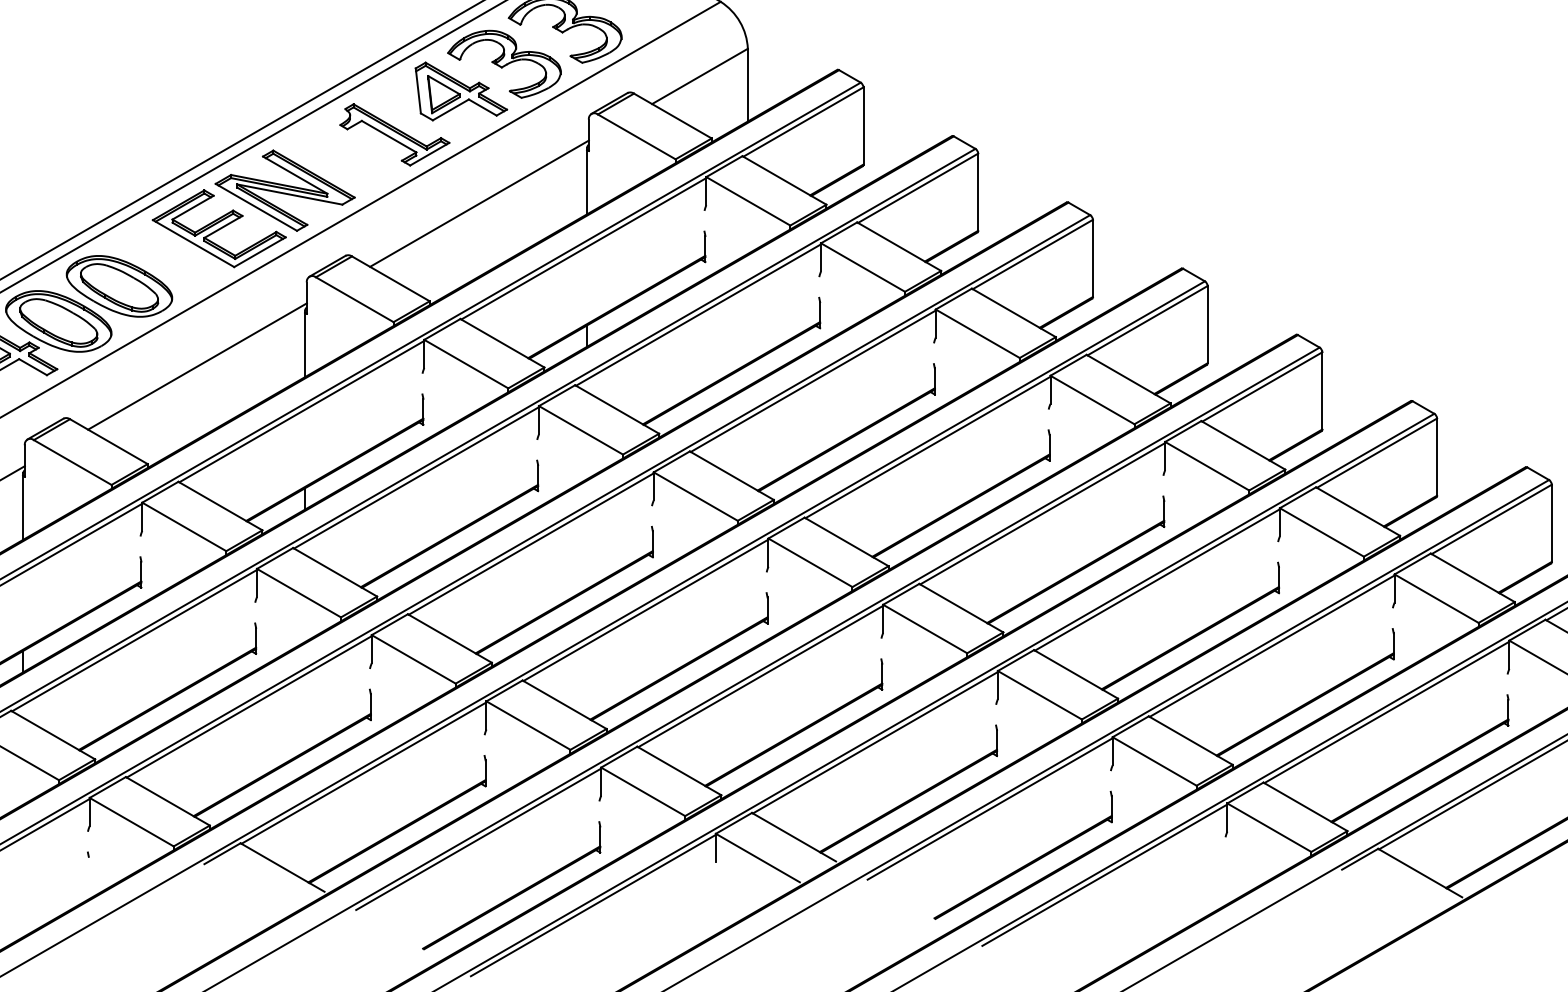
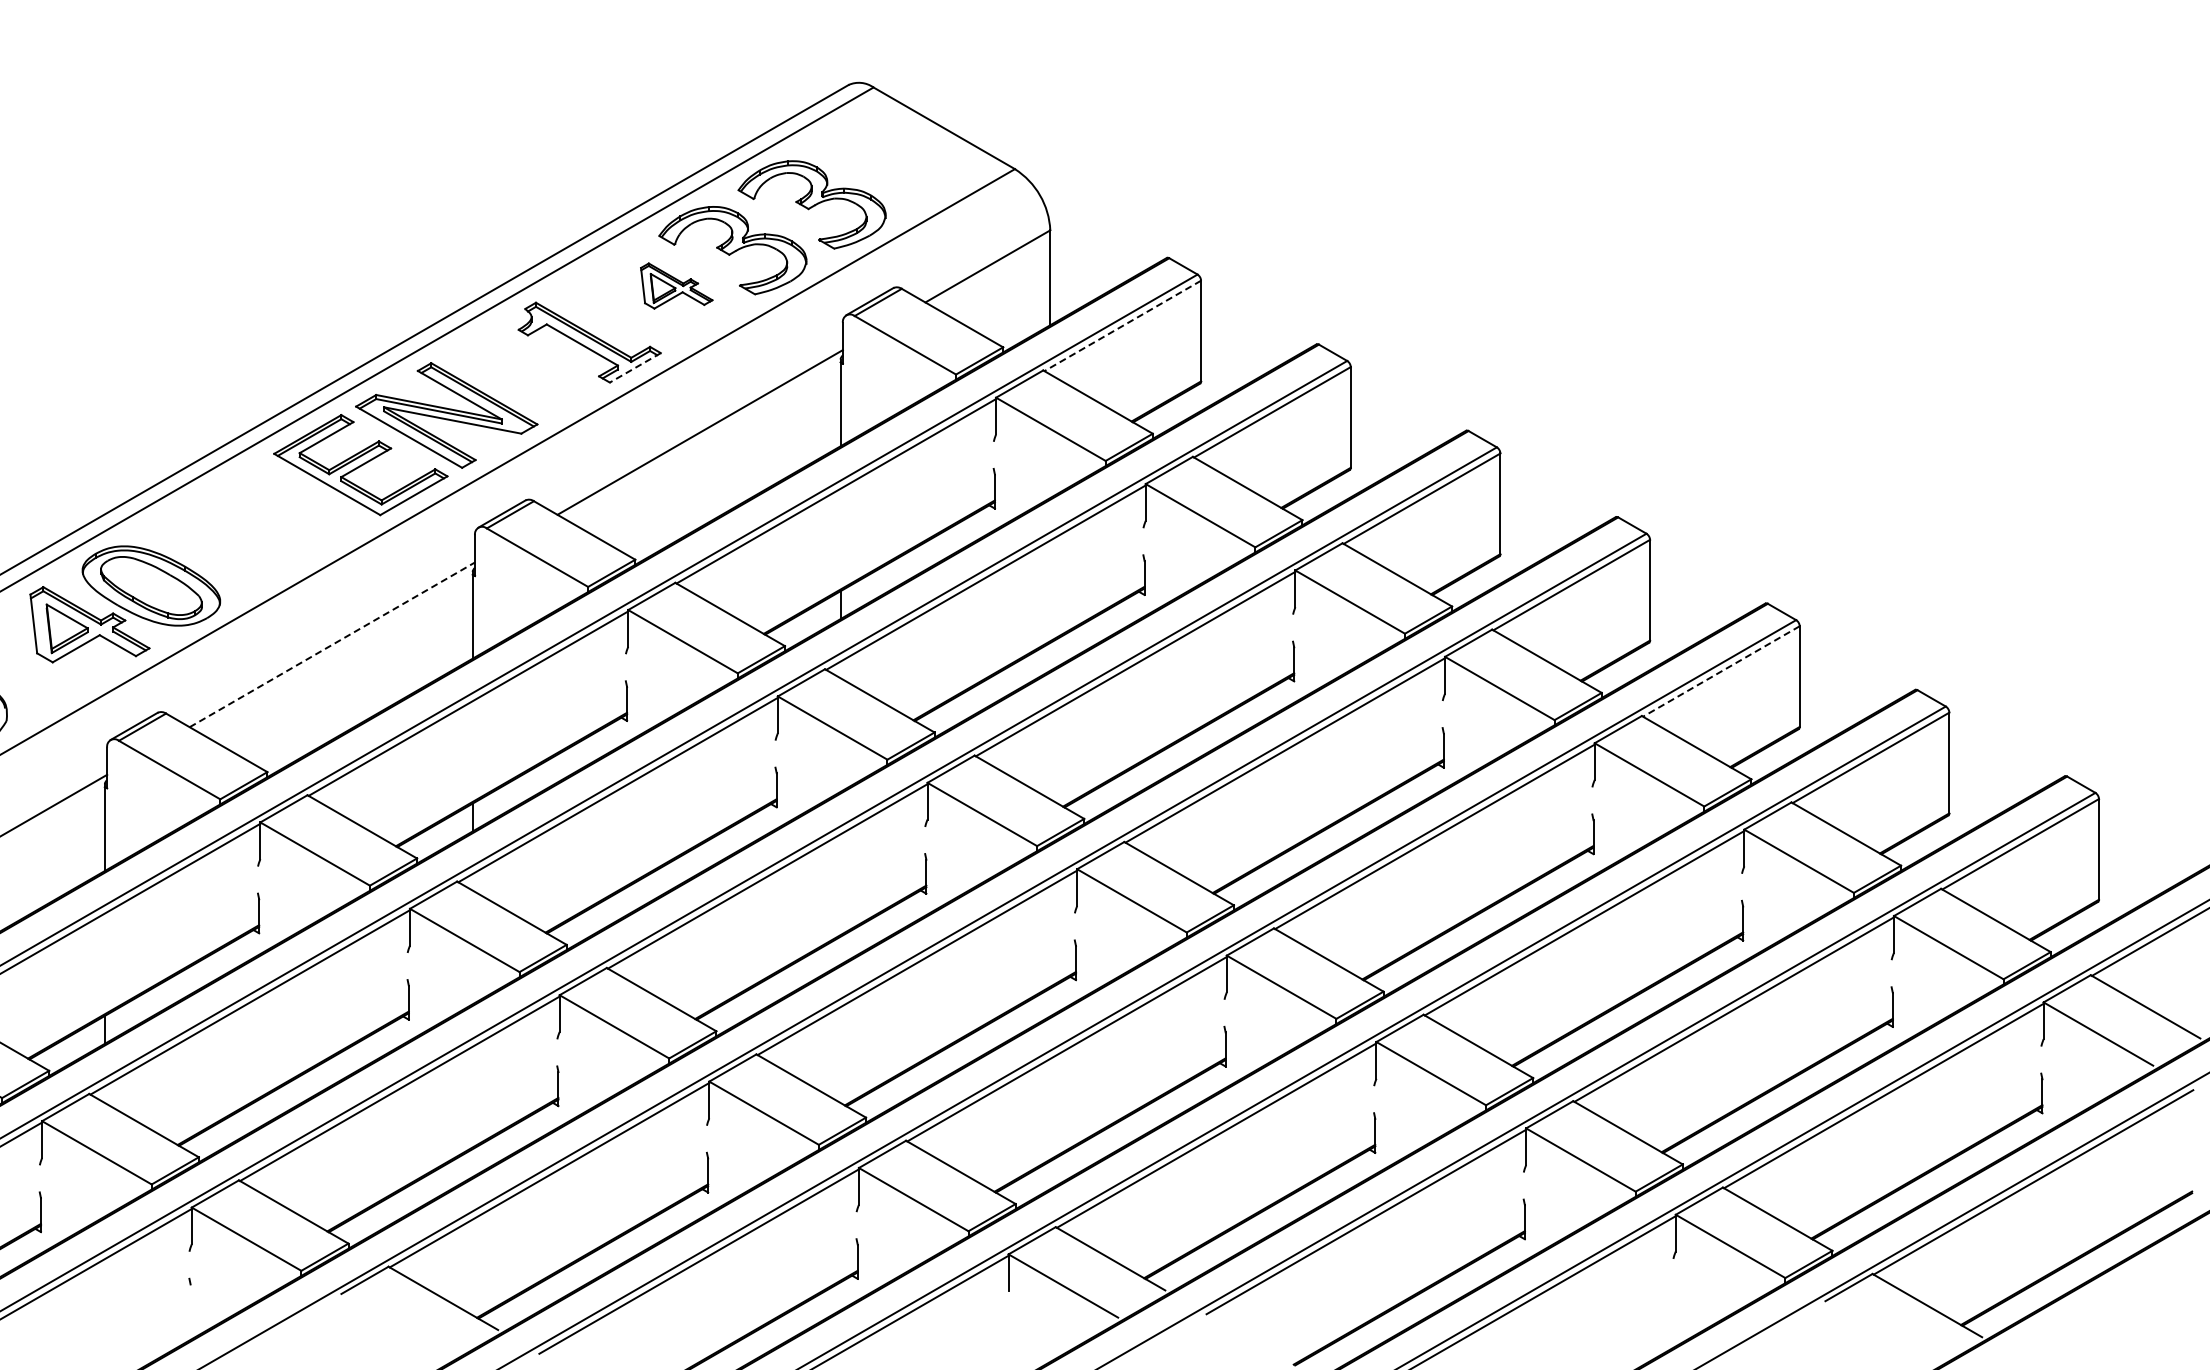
part: (461, 91) -> (676, 285), size x0.6
line: (803, 122) -> (1122, 326), solid -> dashed
line: (429, 154) -> (634, 368), solid -> dashed
part: (119, 285) -> (230, 539), removed
line: (197, 366) -> (332, 644), solid -> dashed
line: (1261, 386) -> (1720, 671), solid -> dashed

